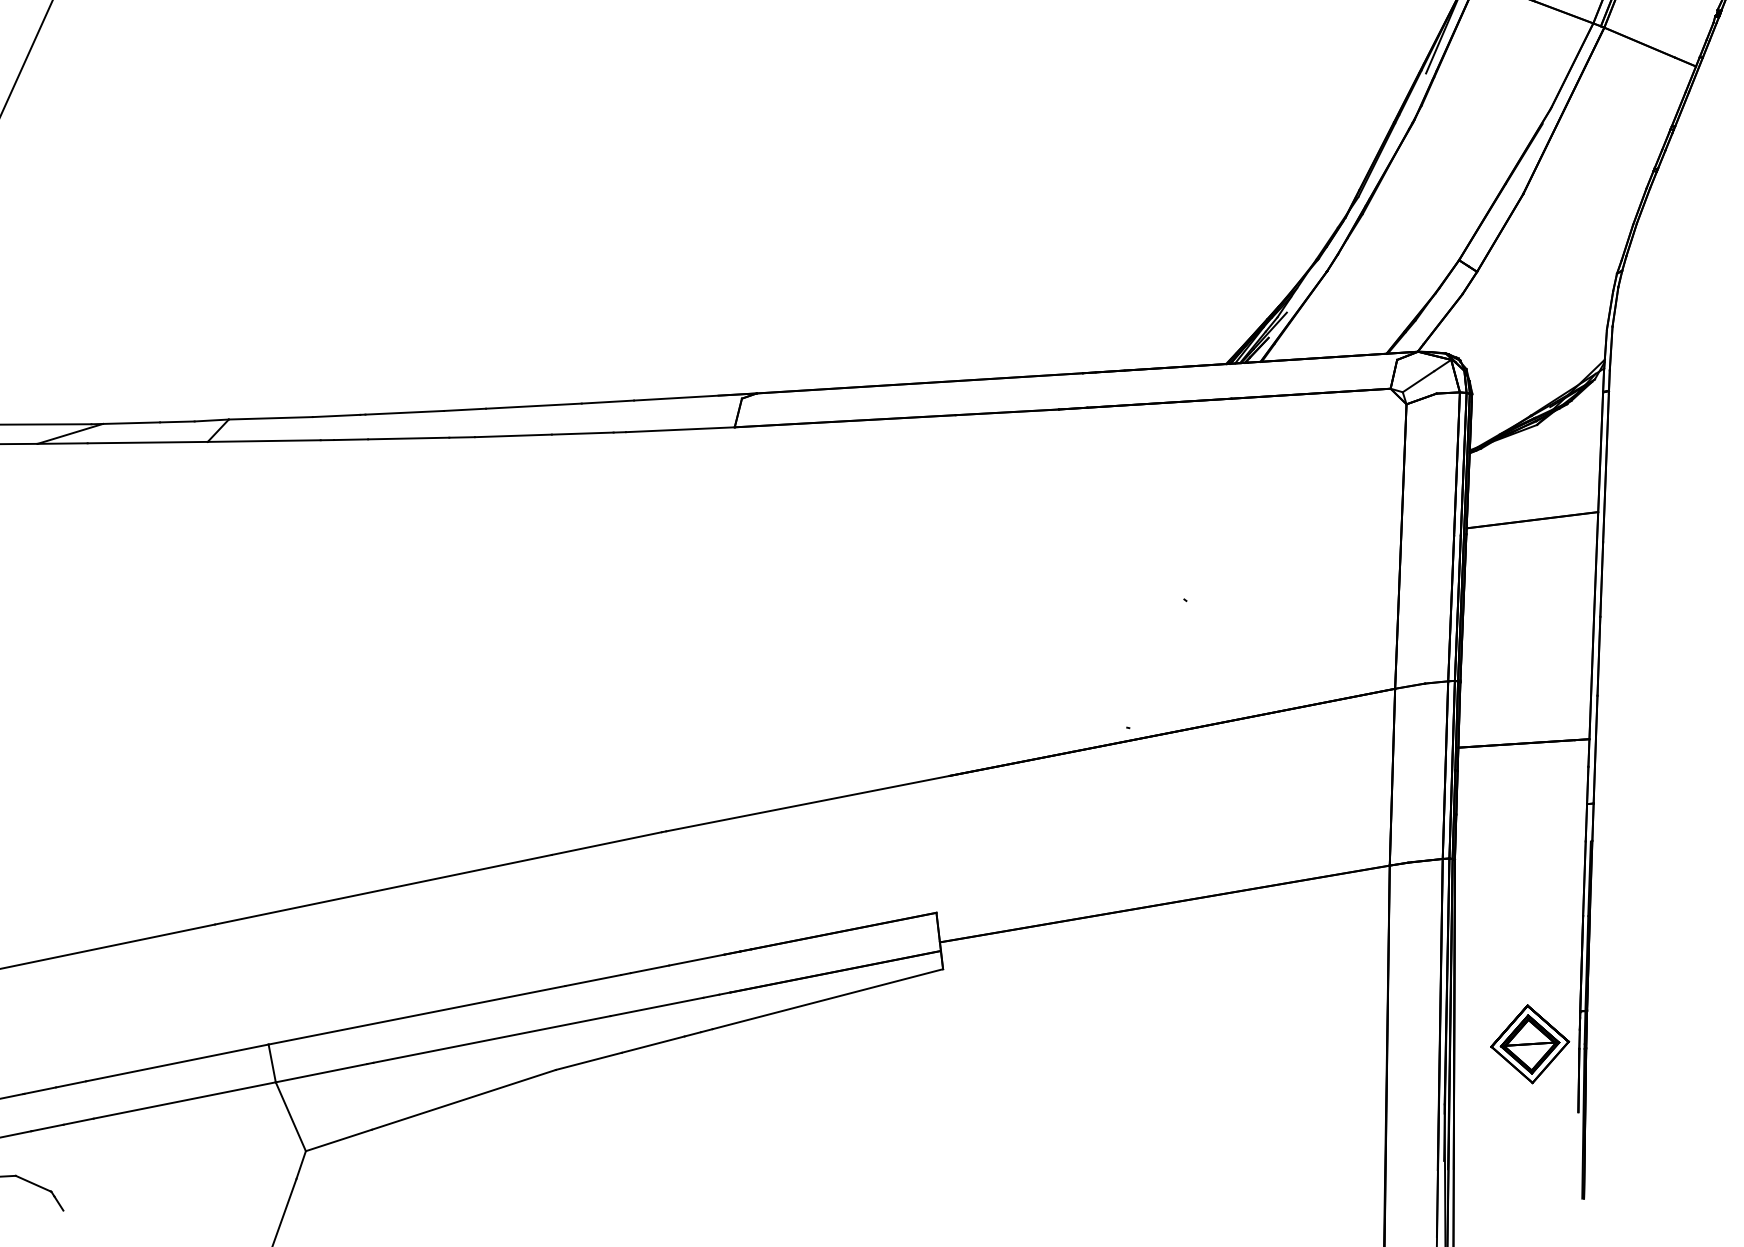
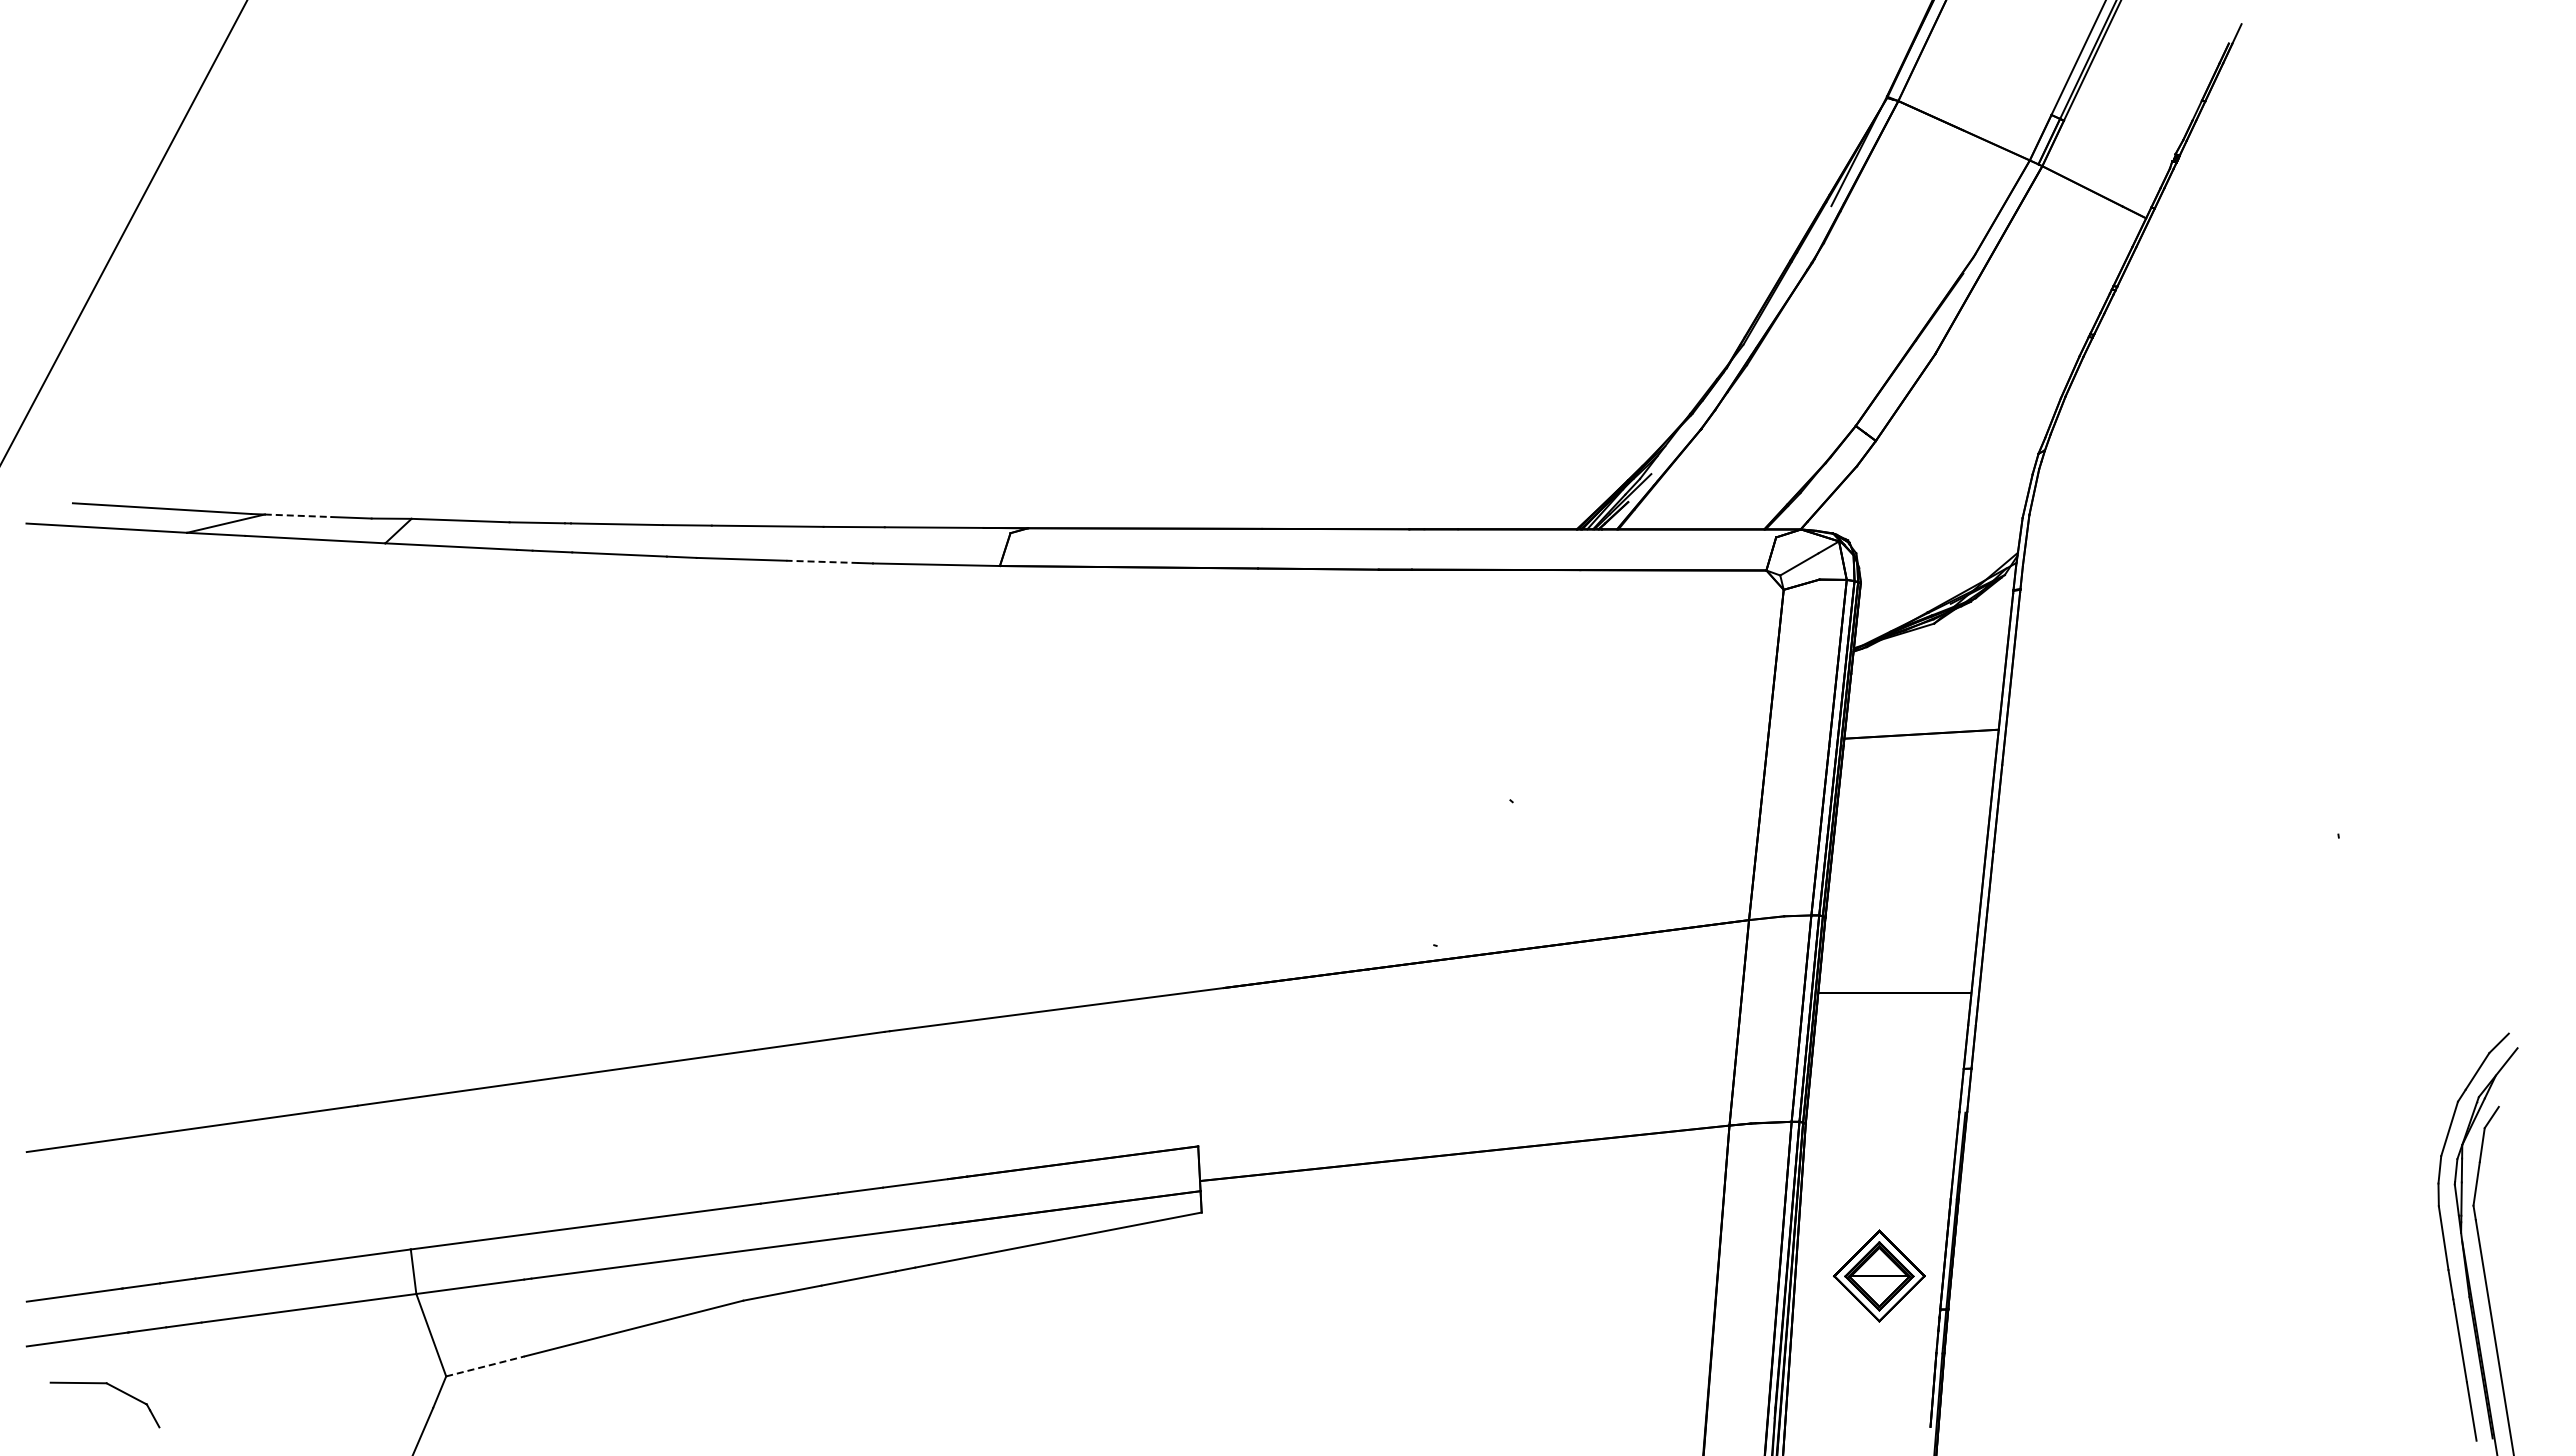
line: (131, 422) -> (298, 515), solid -> dashed
line: (581, 433) -> (821, 561), solid -> dashed
part: (1530, 1043) -> (1879, 1275), moved
line: (338, 1140) -> (485, 1366), solid -> dashed

